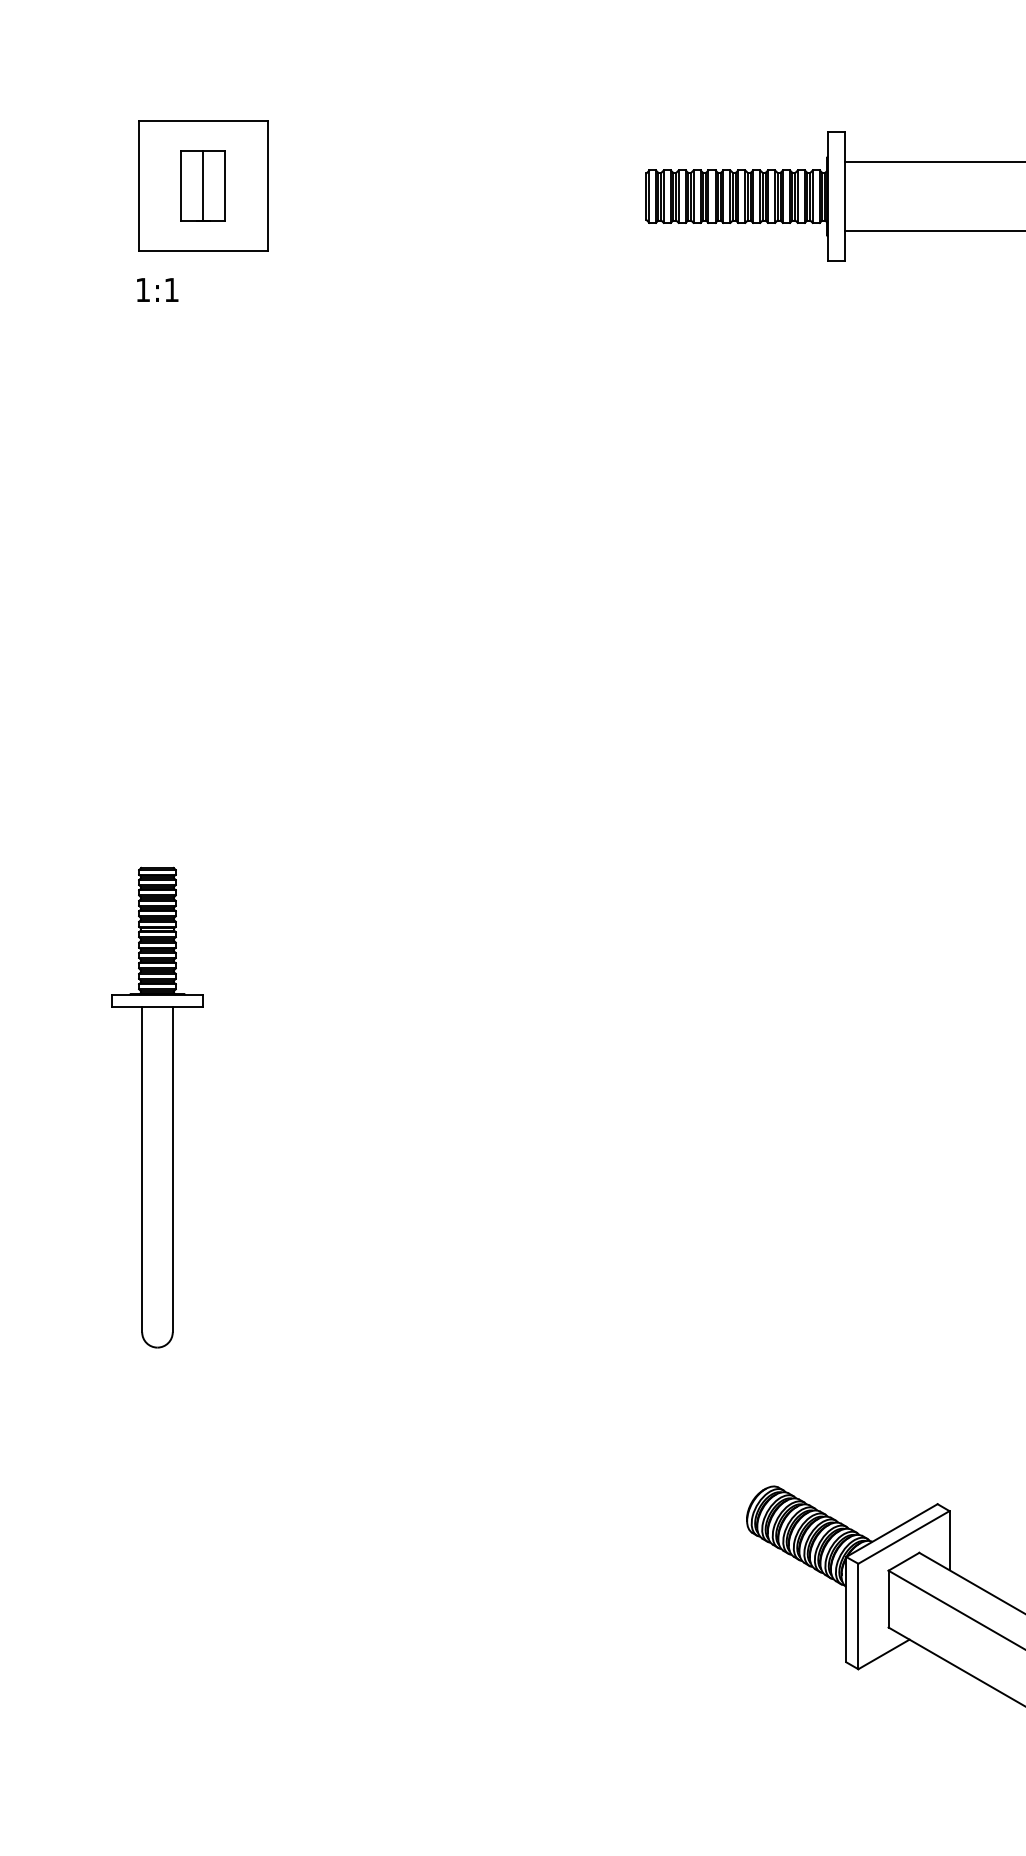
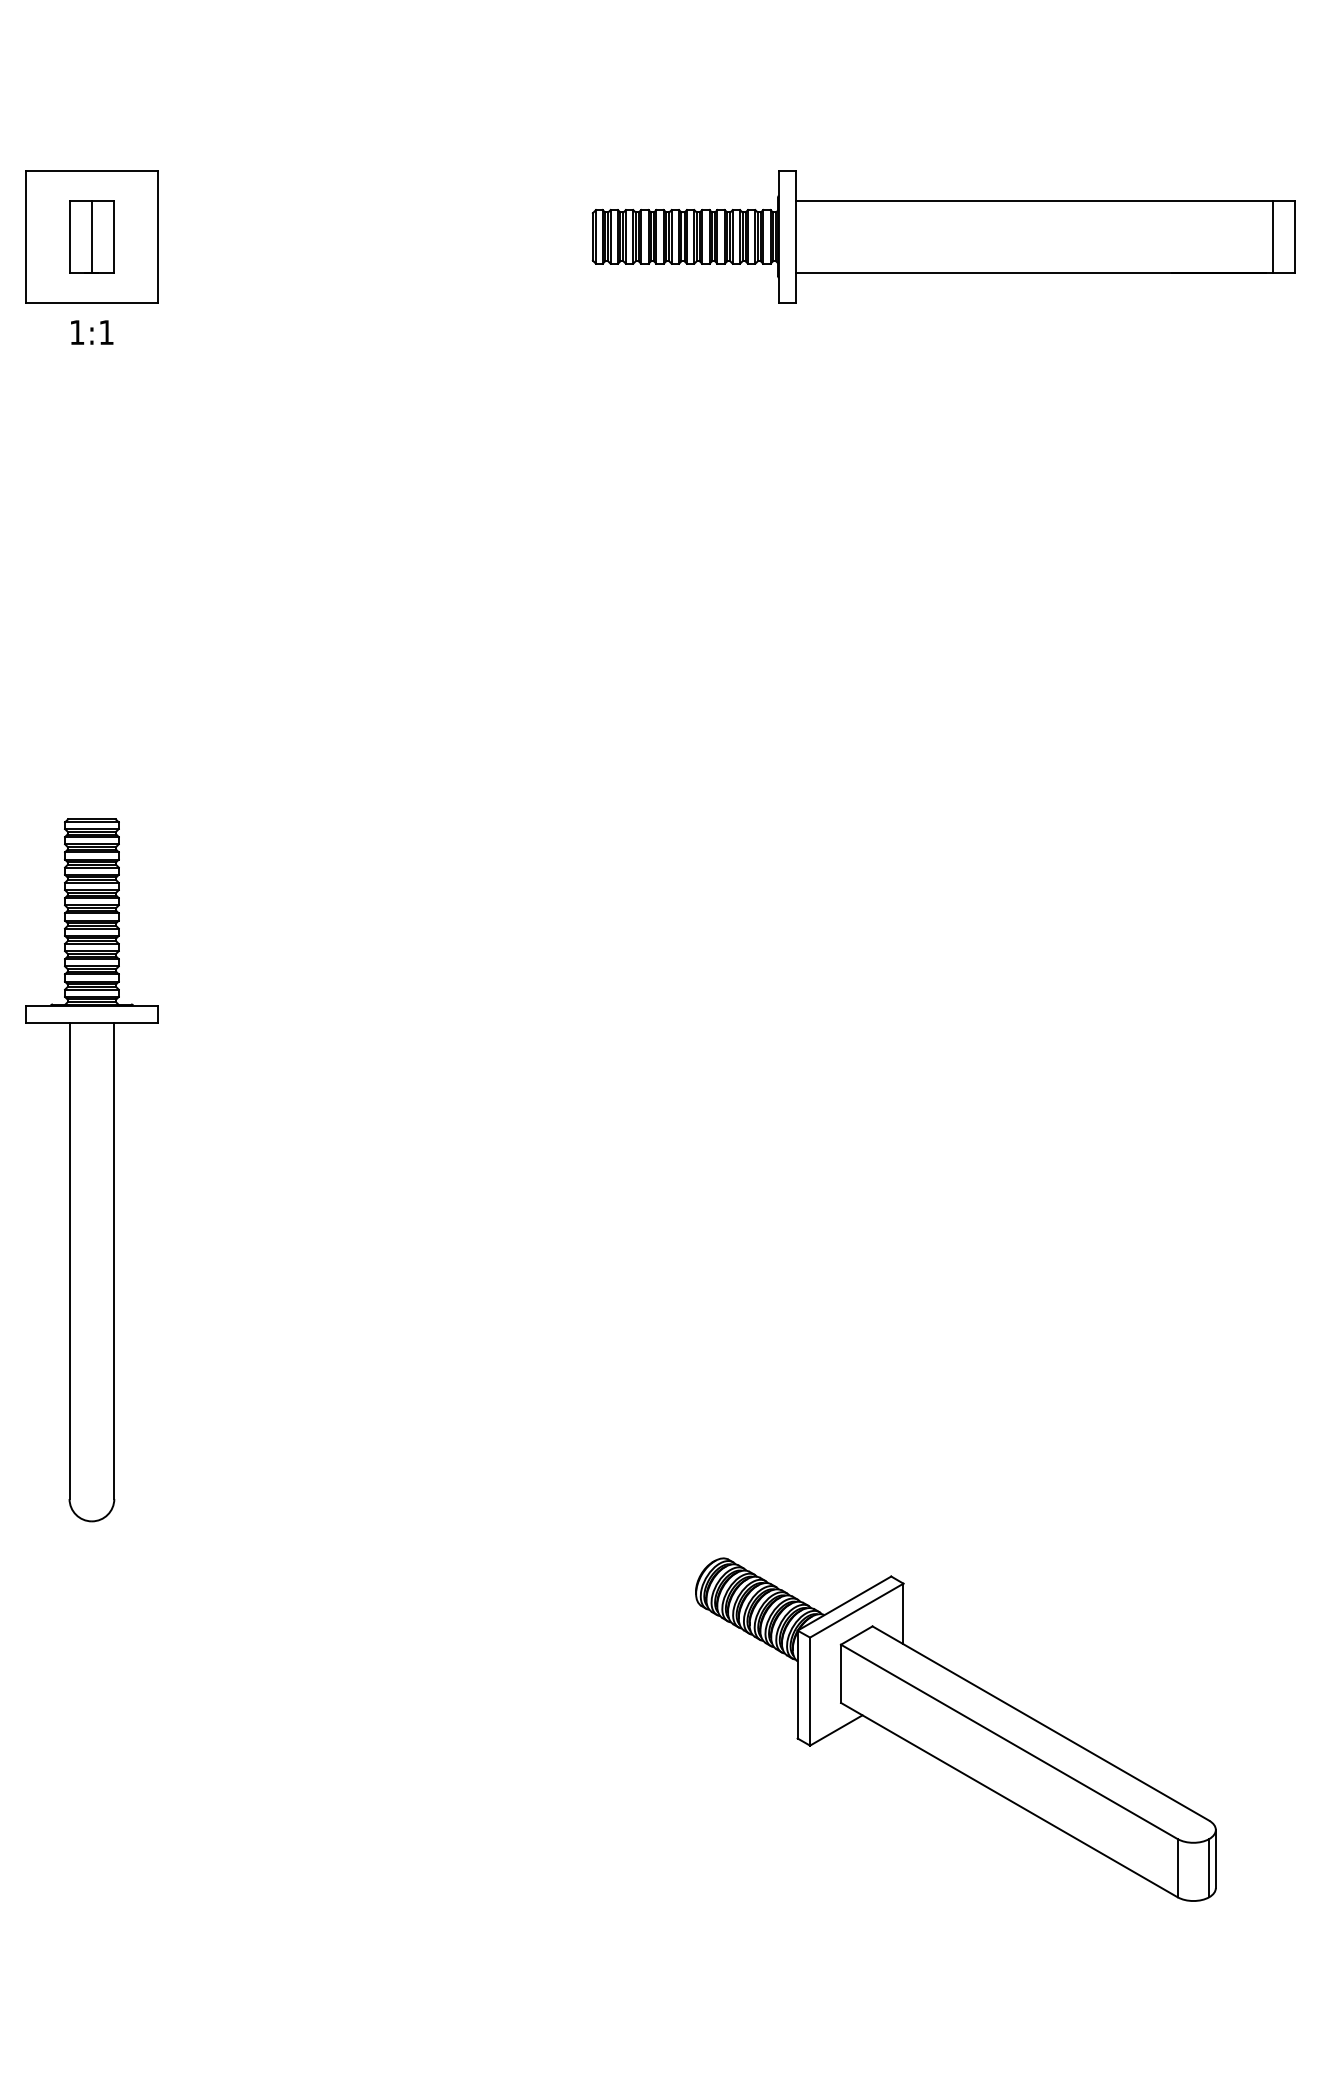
part: (202, 185) -> (91, 236), moved
part: (157, 1107) -> (91, 1170), size x1.43

